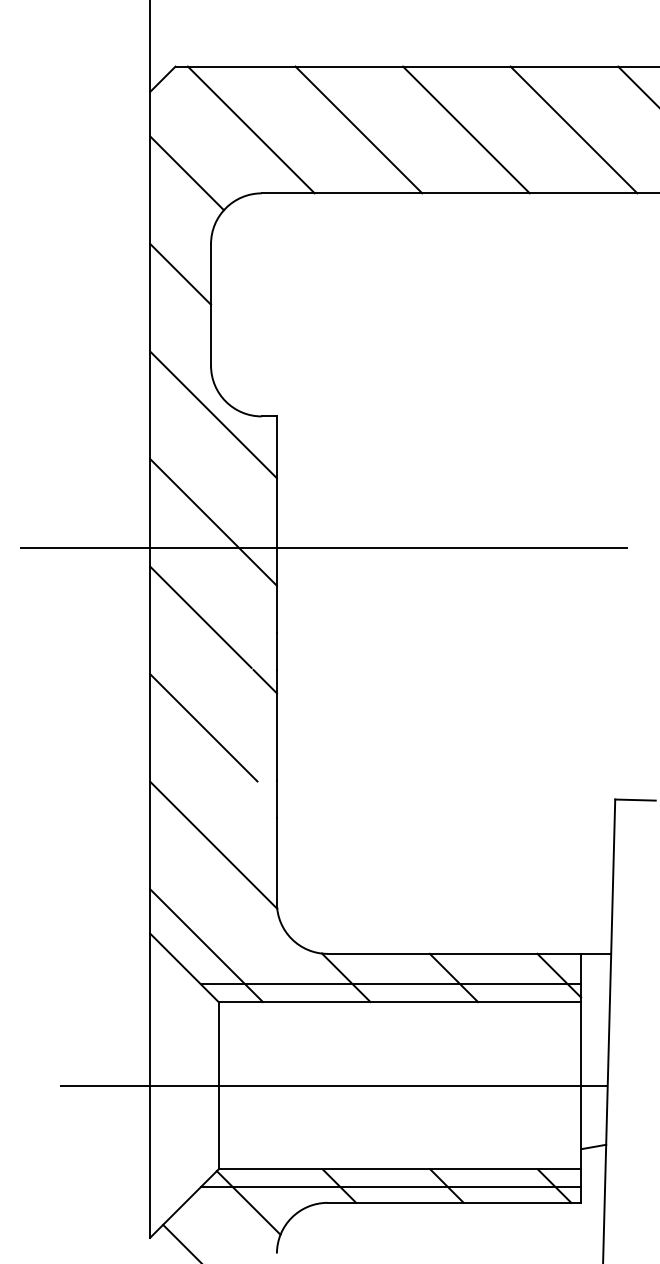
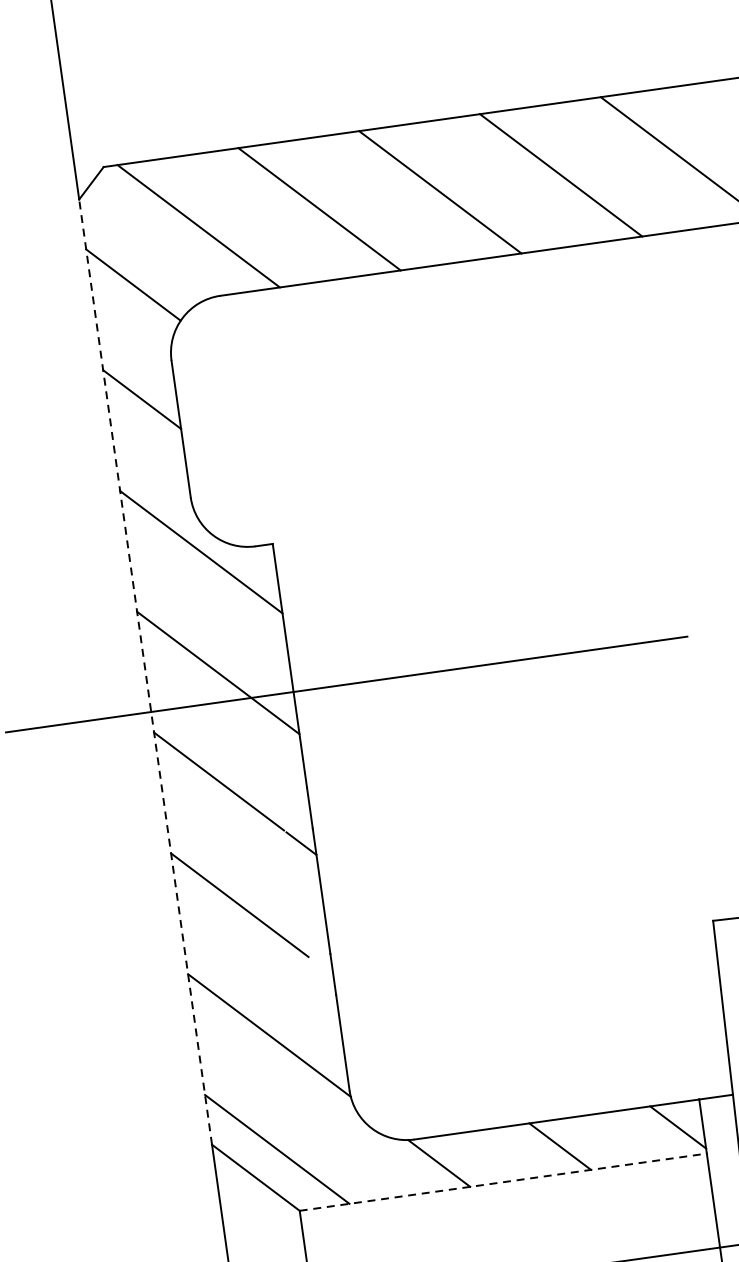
line: (150, 512) -> (145, 671), solid -> dashed
line: (390, 984) -> (489, 1163), removed
line: (400, 1002) -> (504, 1182), solid -> dashed

